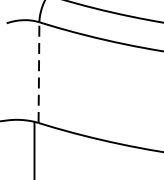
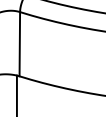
line: (38, 71) -> (19, 43), dashed -> solid

